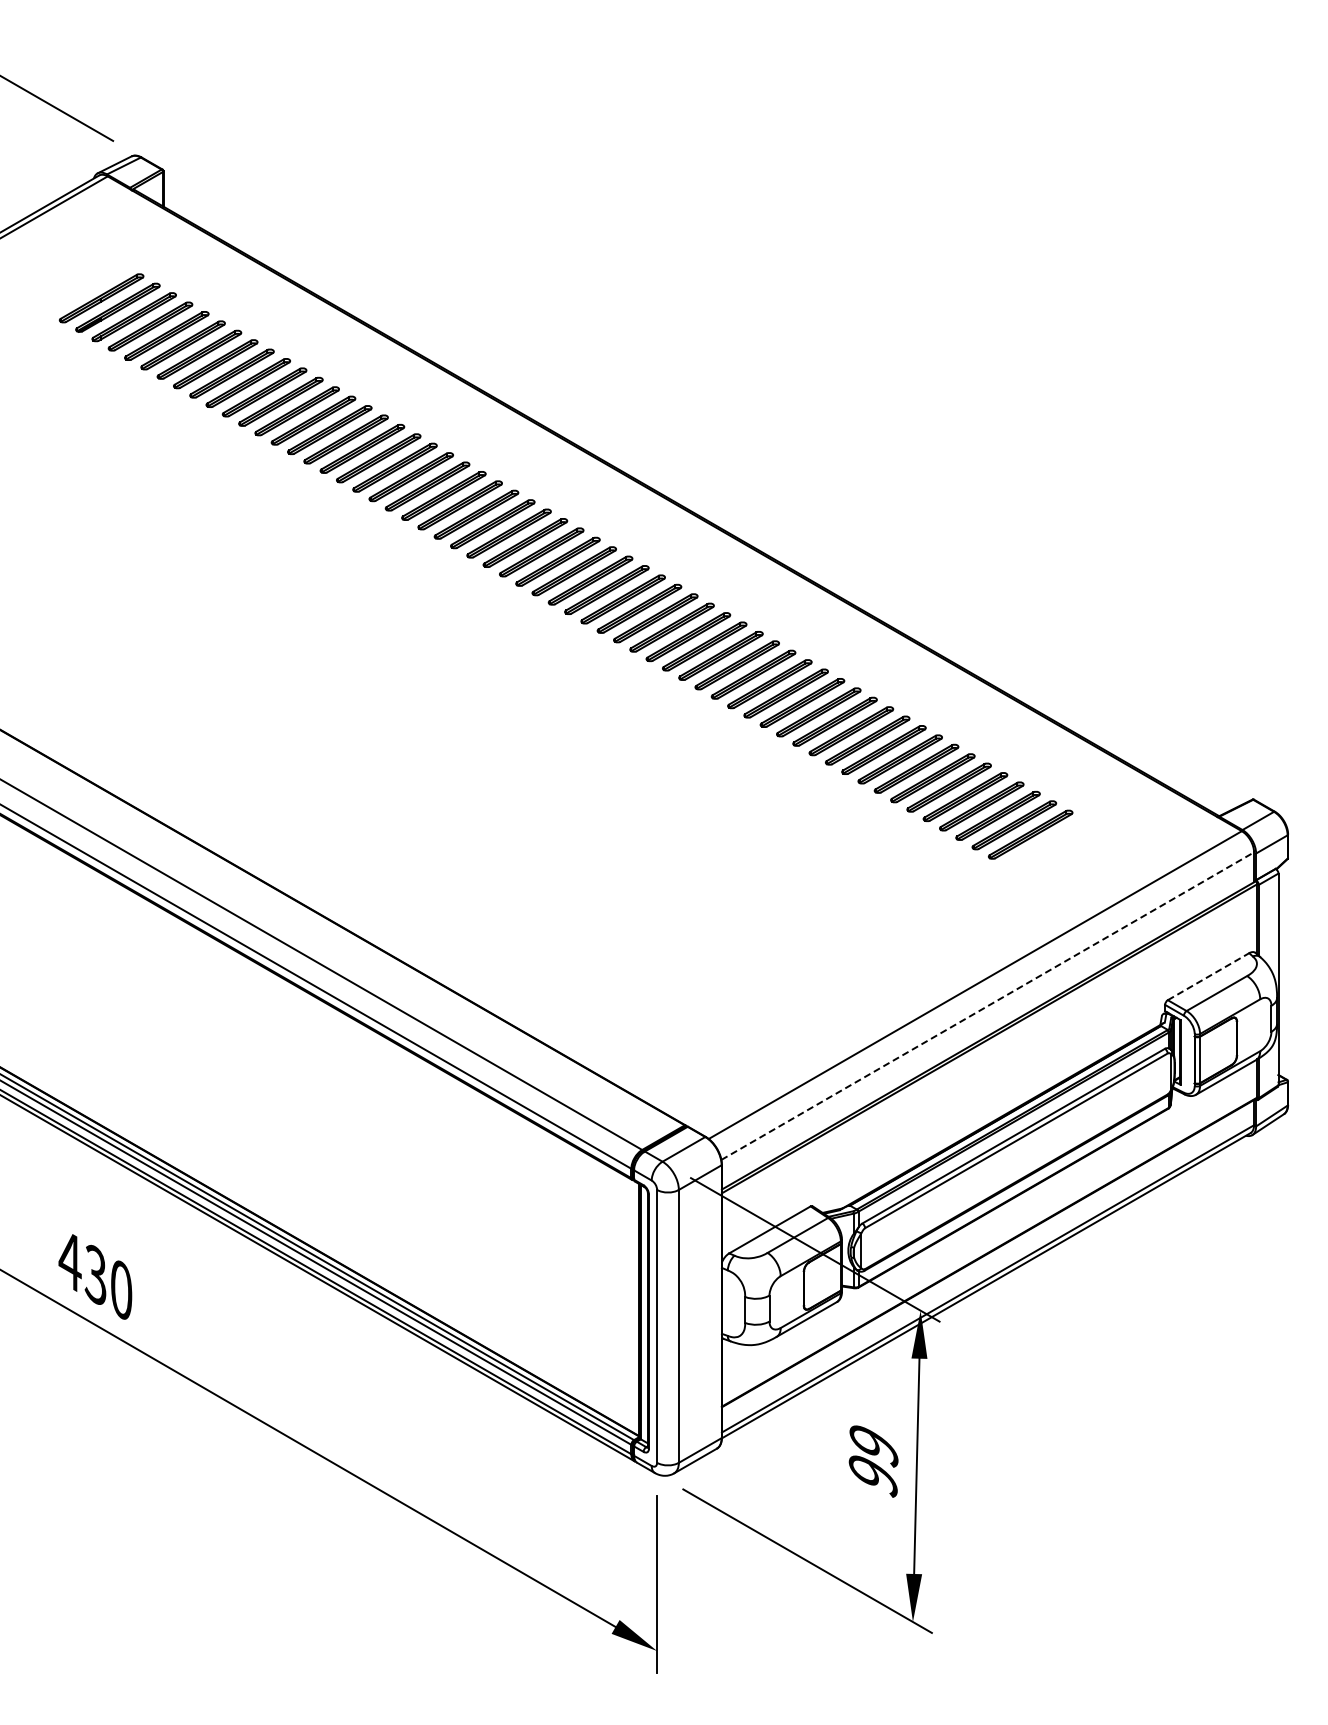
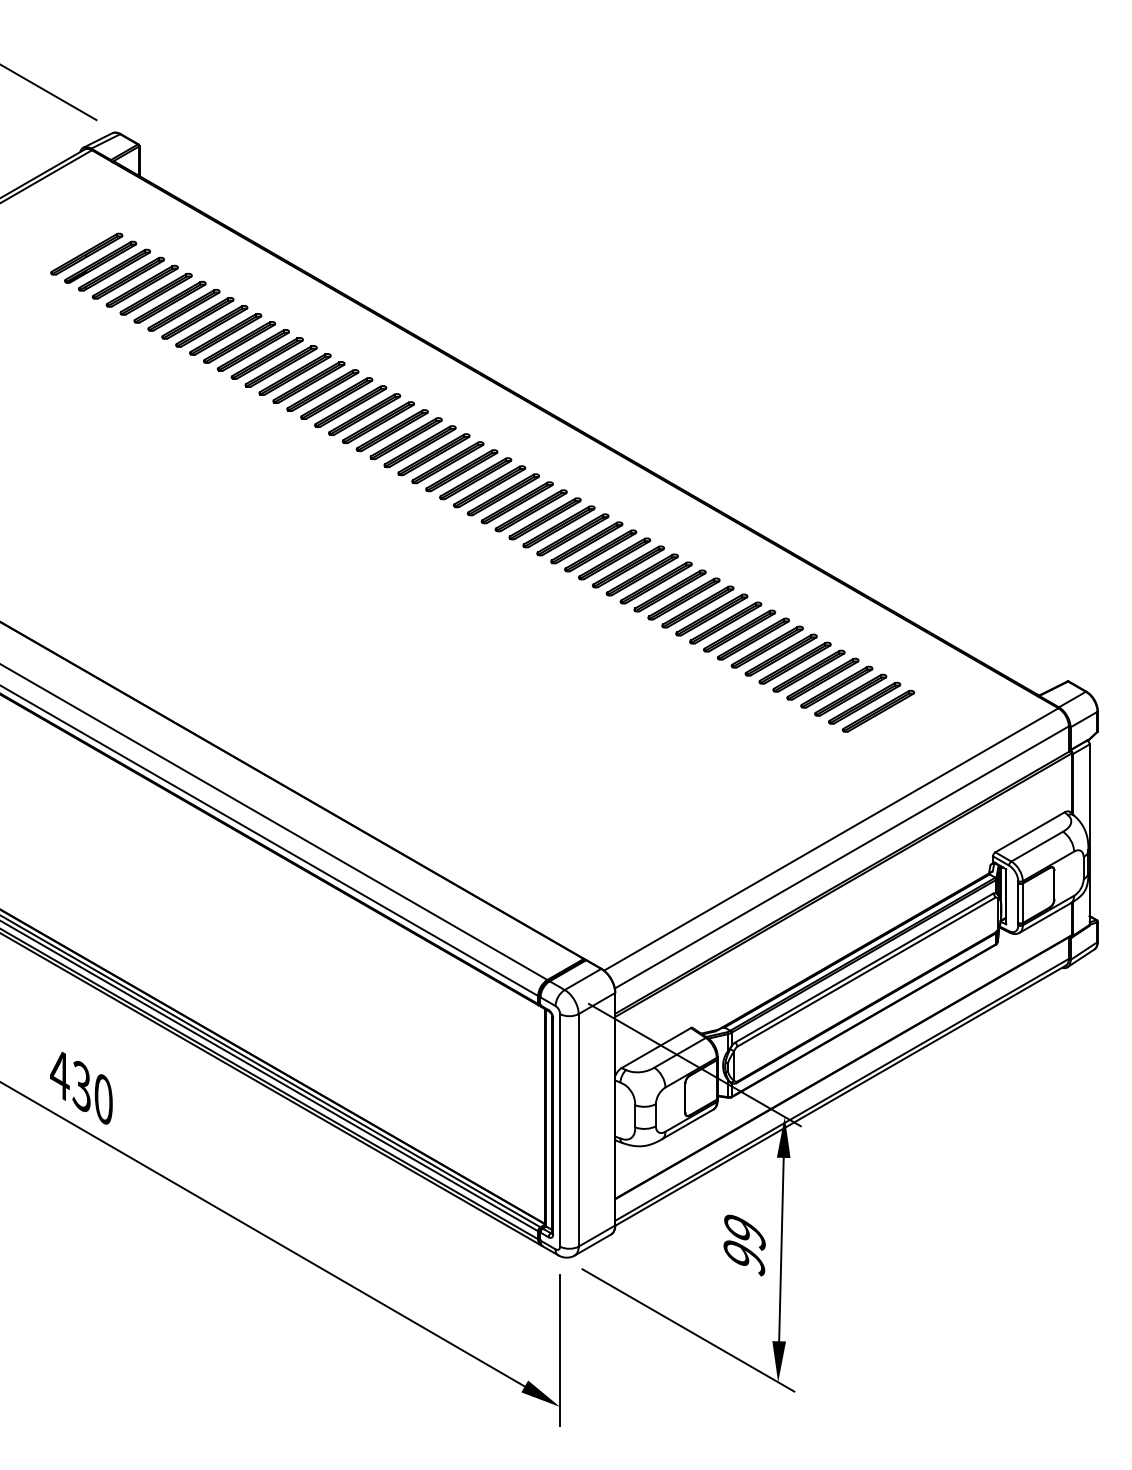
line: (1208, 976) -> (1030, 832), dashed -> solid
line: (987, 1006) -> (841, 857), dashed -> solid

